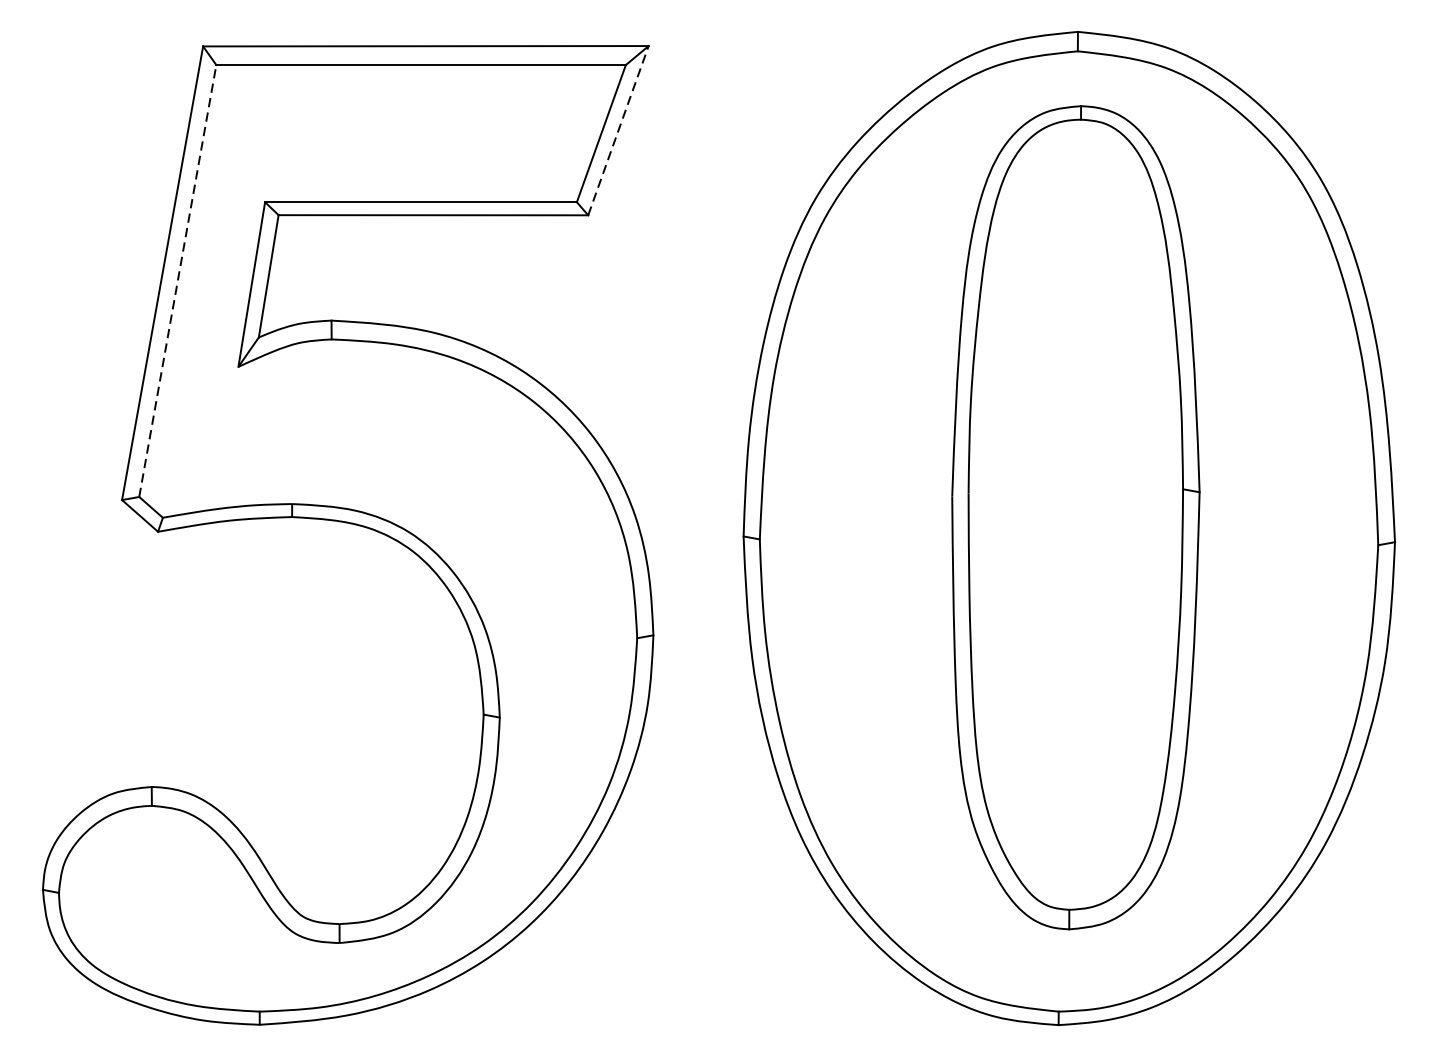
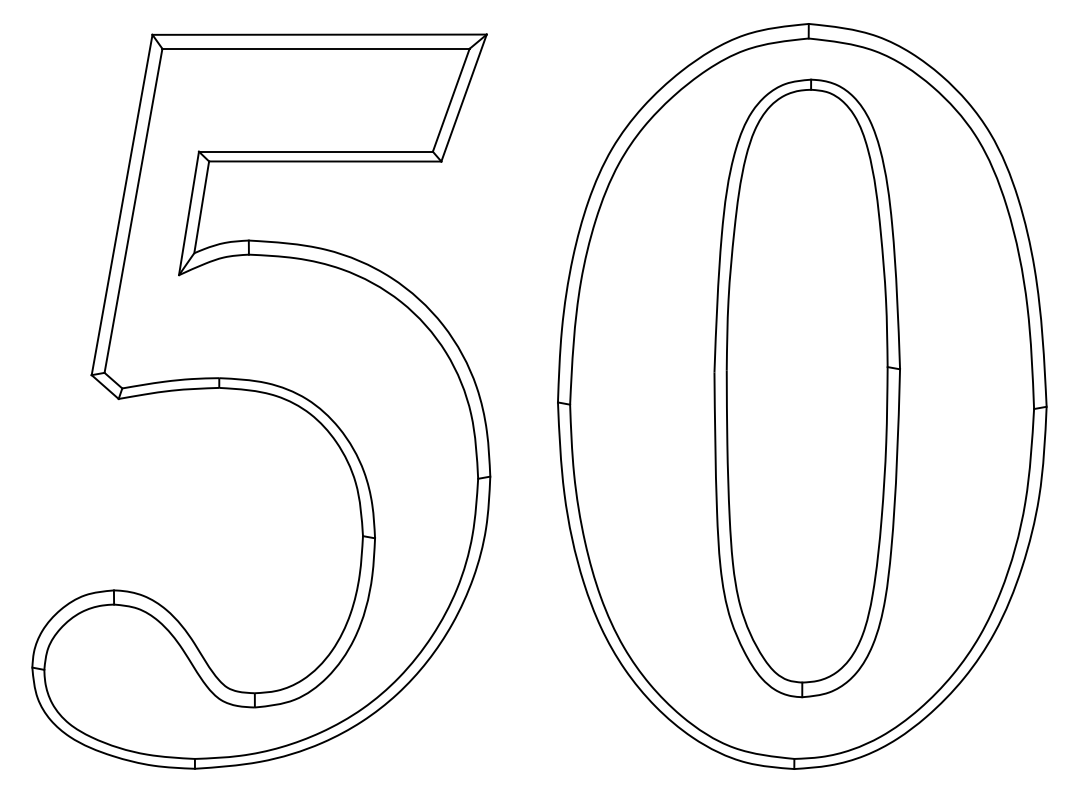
line: (619, 129) -> (464, 97), dashed -> solid
line: (177, 280) -> (133, 210), dashed -> solid

